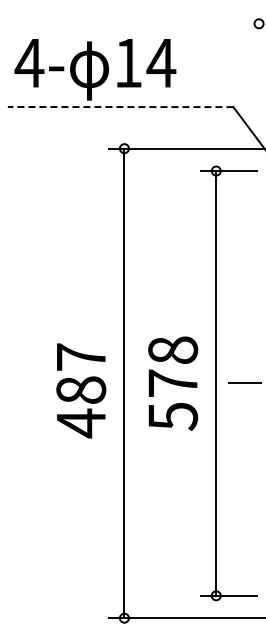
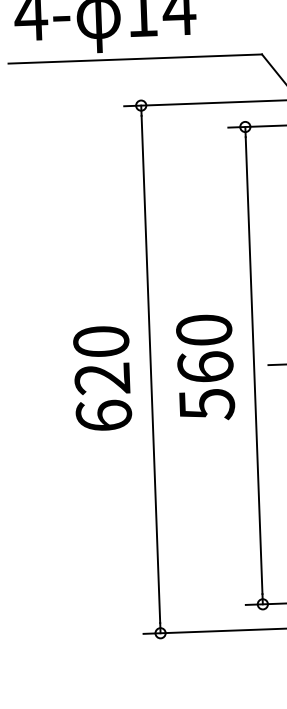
line: (120, 107) -> (135, 59), dashed -> solid
text: (173, 366) -> (205, 348), 578 -> 560
text: (81, 390) -> (102, 379), 487 -> 620

